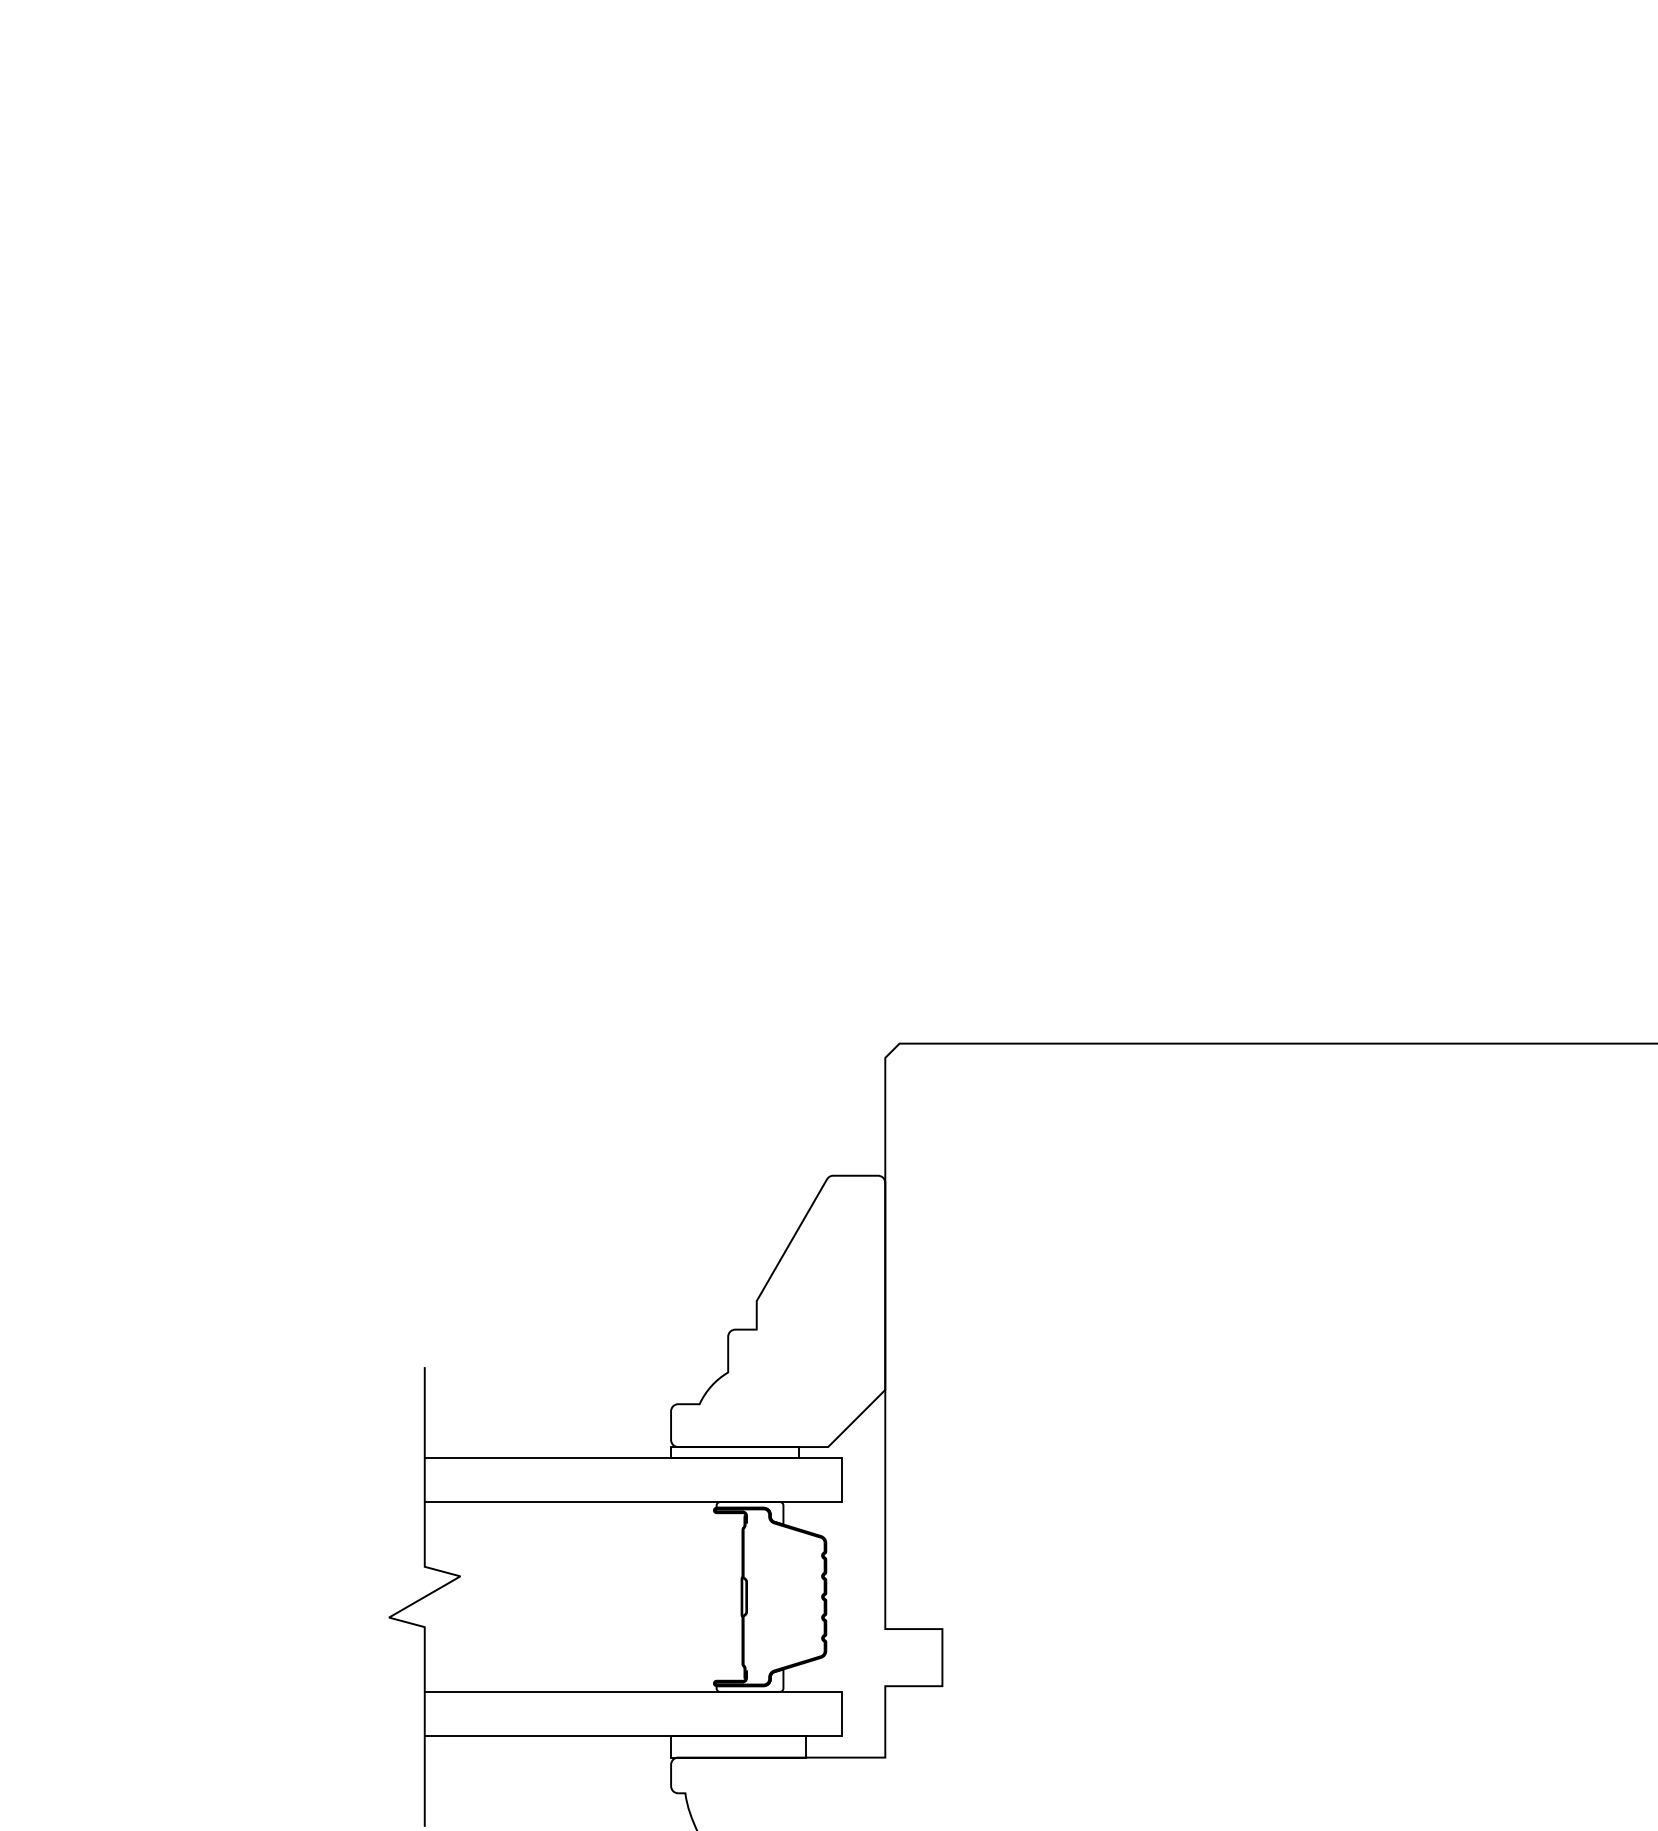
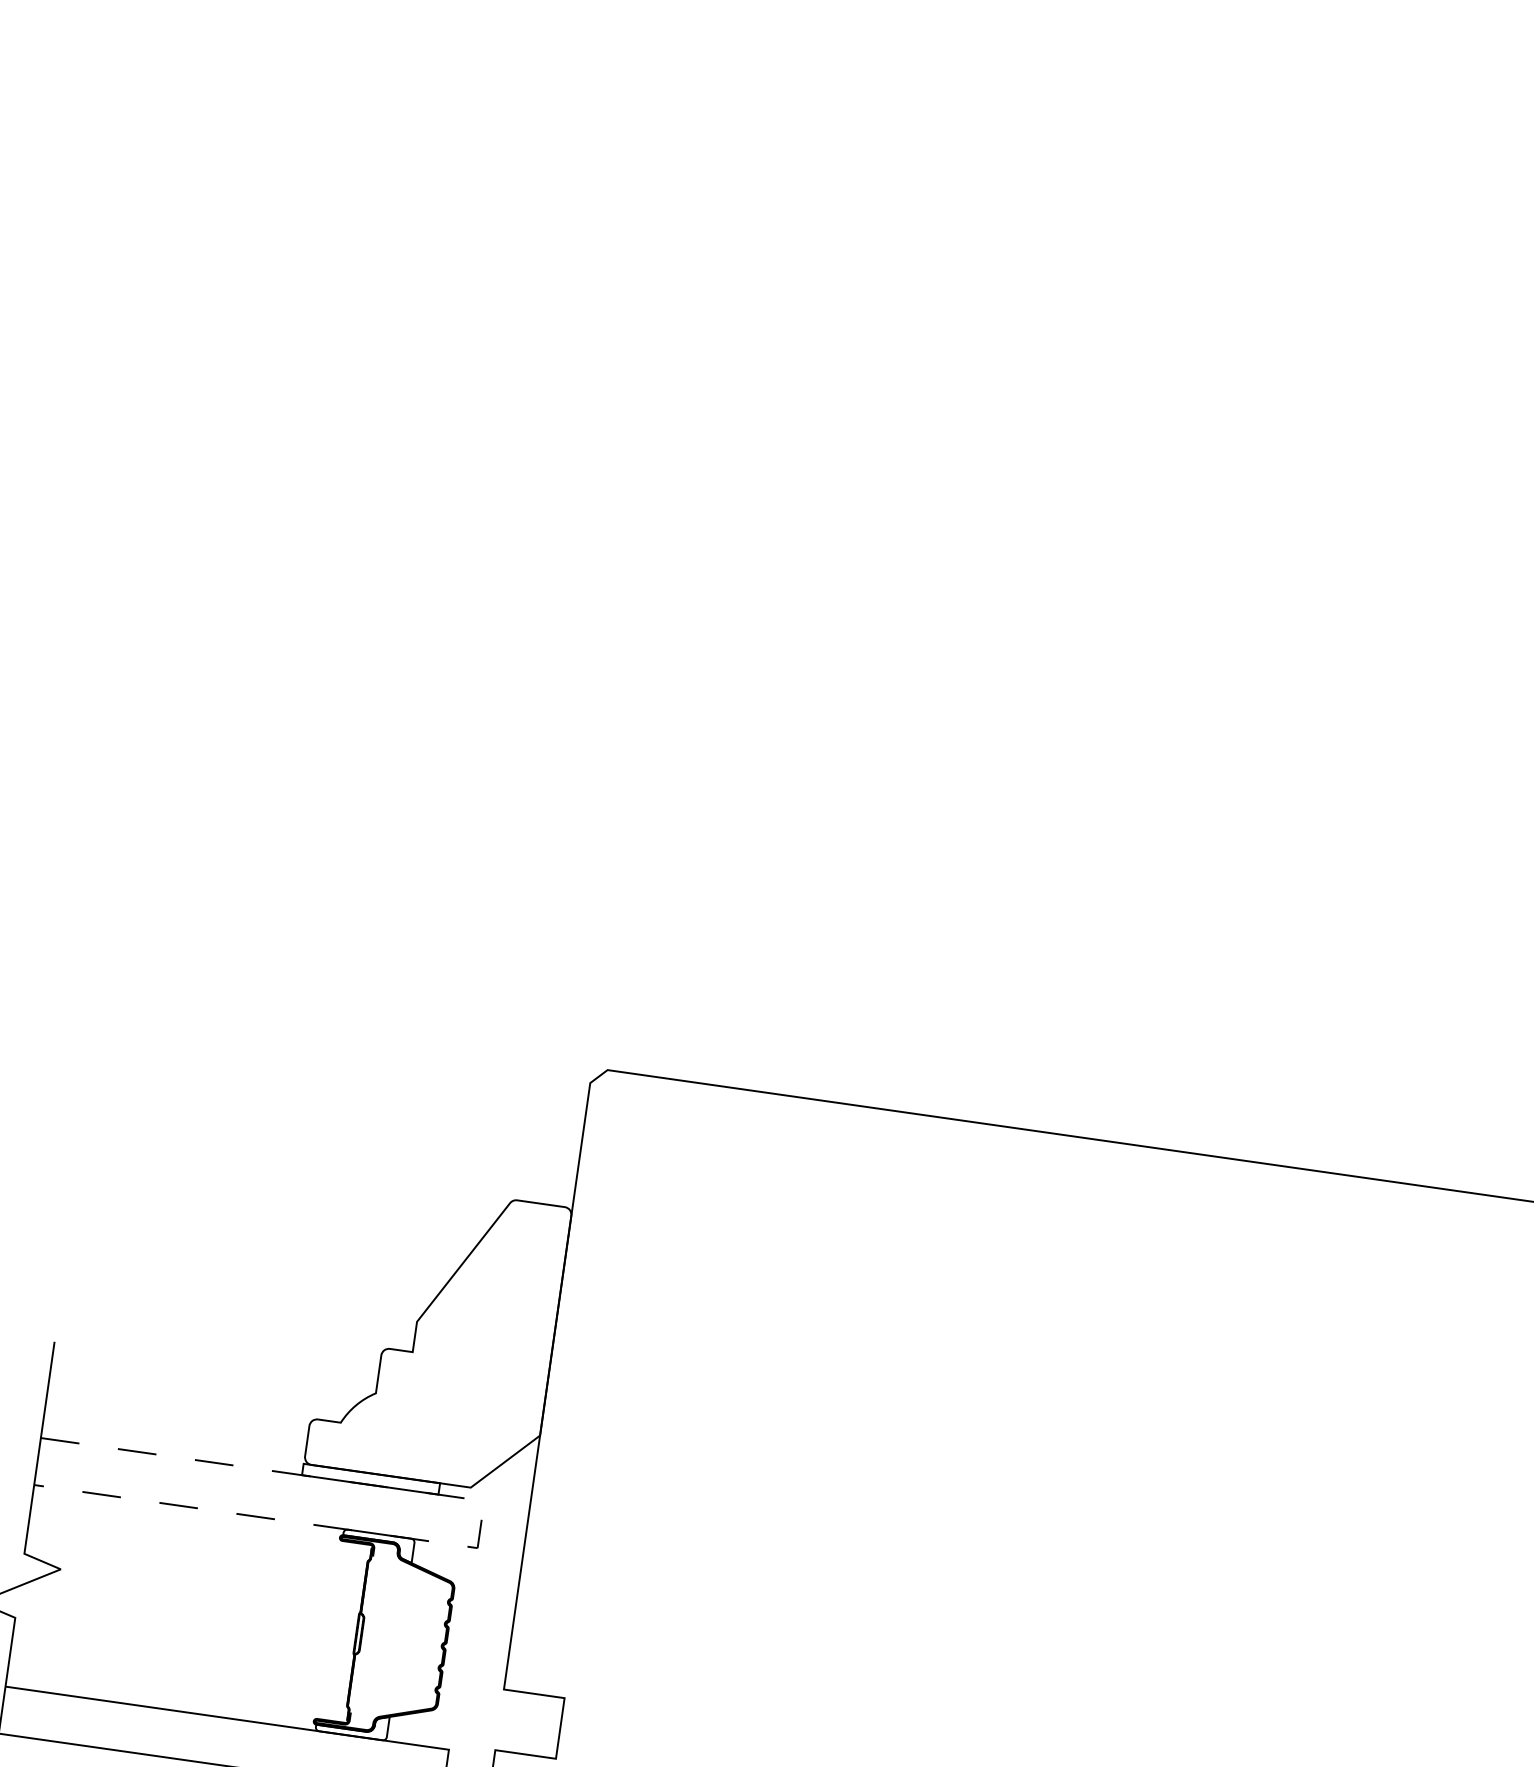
line: (842, 1480) -> (480, 1525), solid -> dashed

